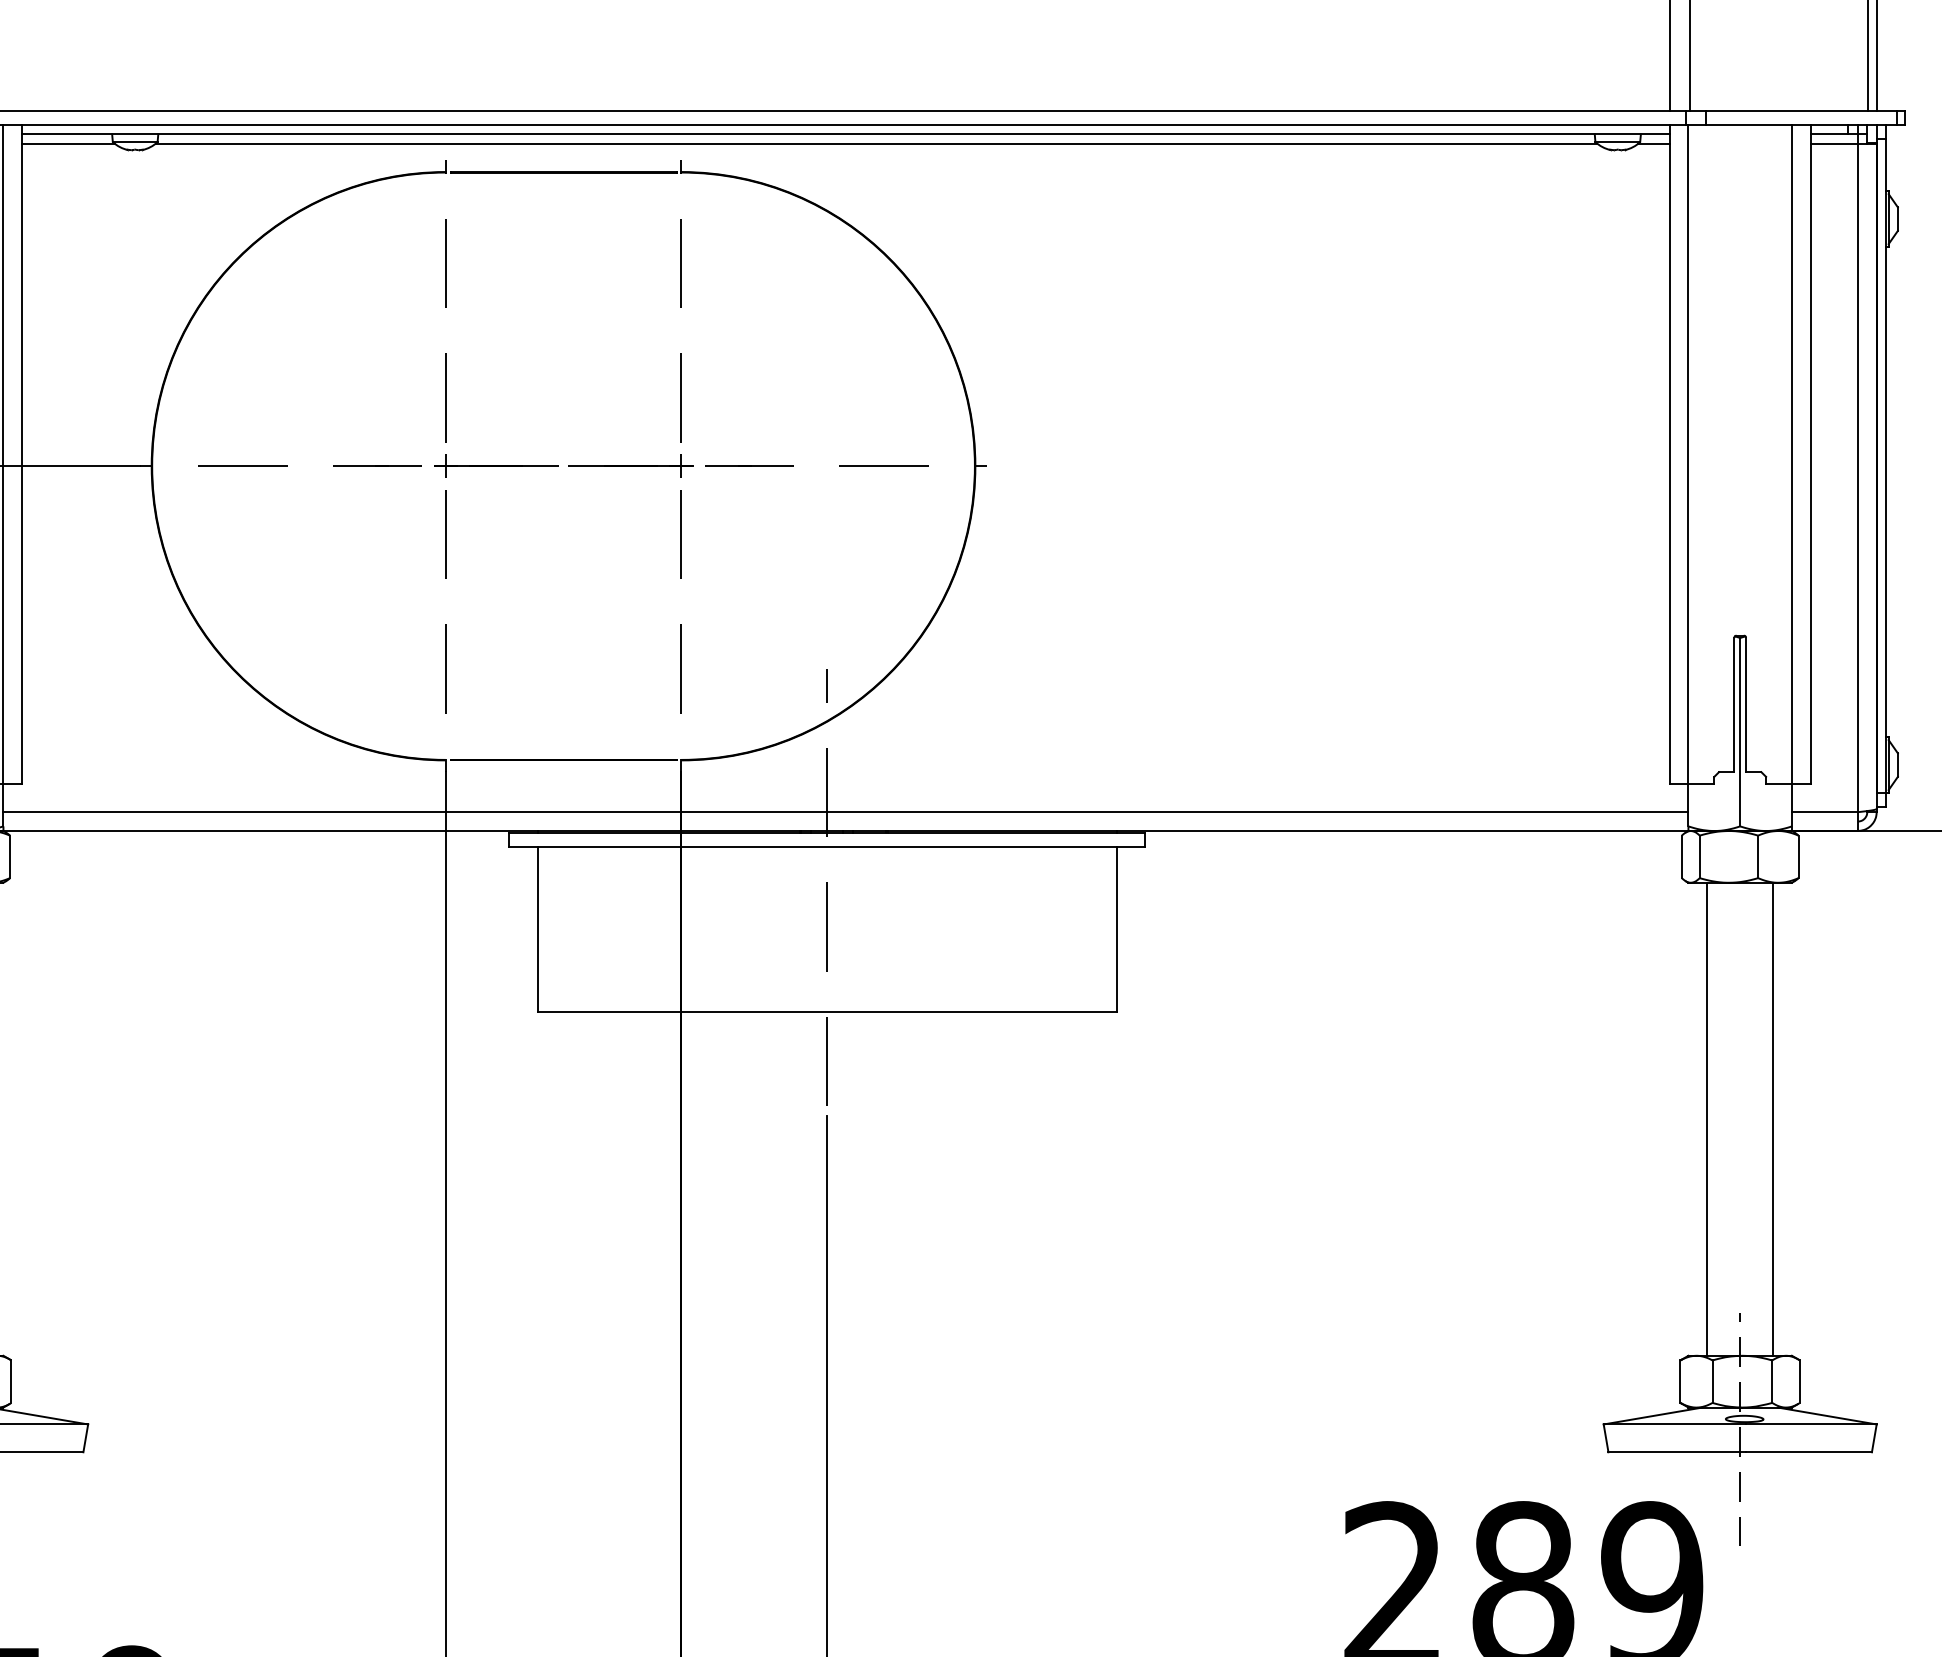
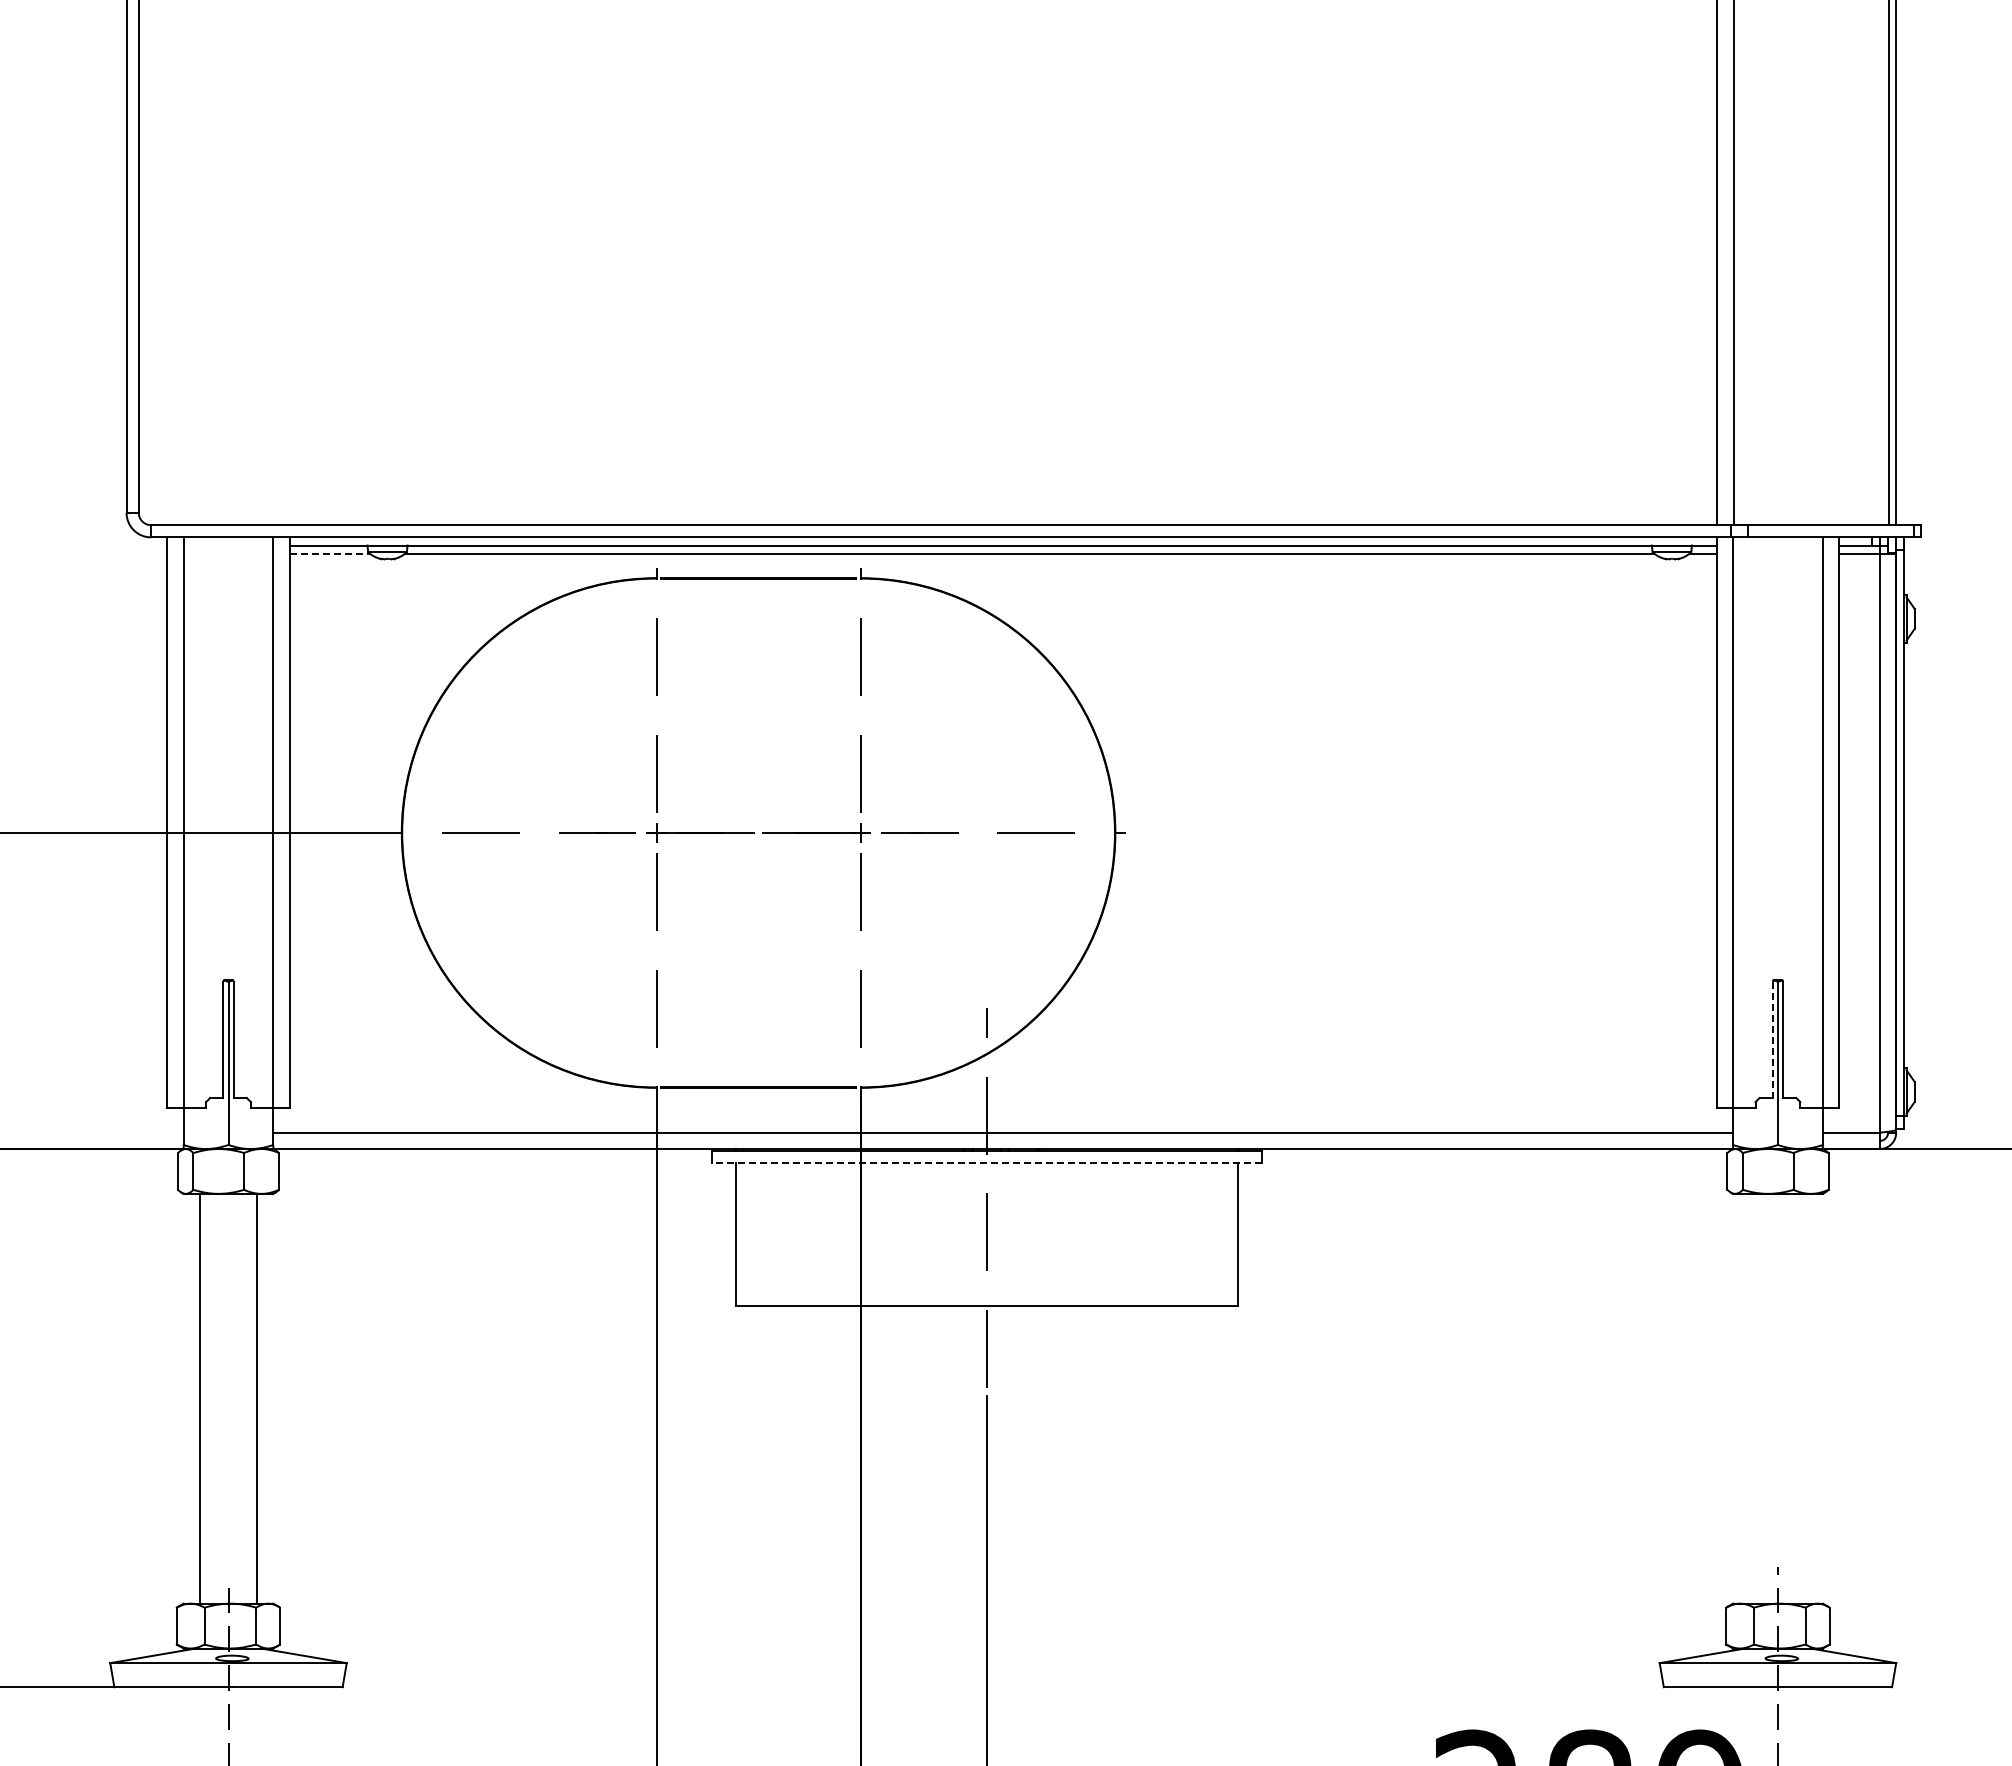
line: (69, 143) -> (330, 553), solid -> dashed
line: (1733, 705) -> (1772, 1040), solid -> dashed
line: (826, 847) -> (986, 1163), solid -> dashed
line: (1707, 1118) -> (1749, 1398), removed
line: (1773, 1118) -> (1806, 1398), removed

